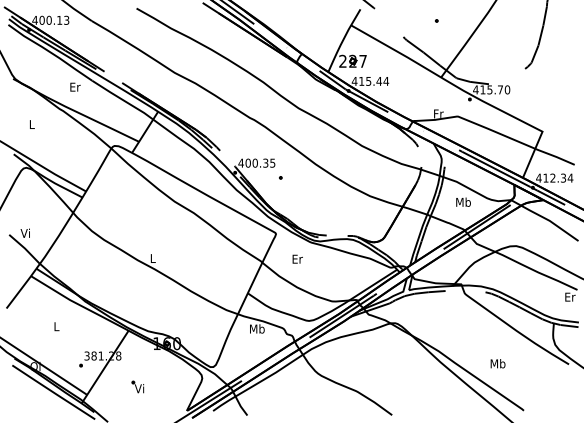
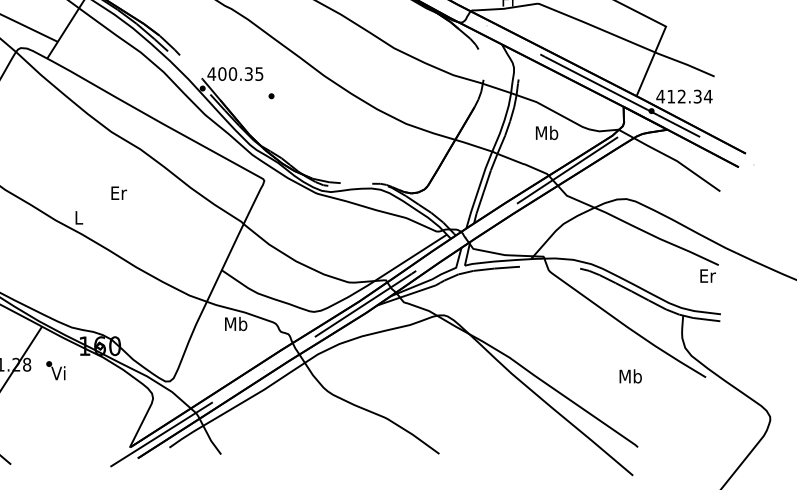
text: (297, 258) -> (118, 192), moved
text: (497, 363) -> (629, 376), moved
text: (137, 386) -> (55, 370), moved

